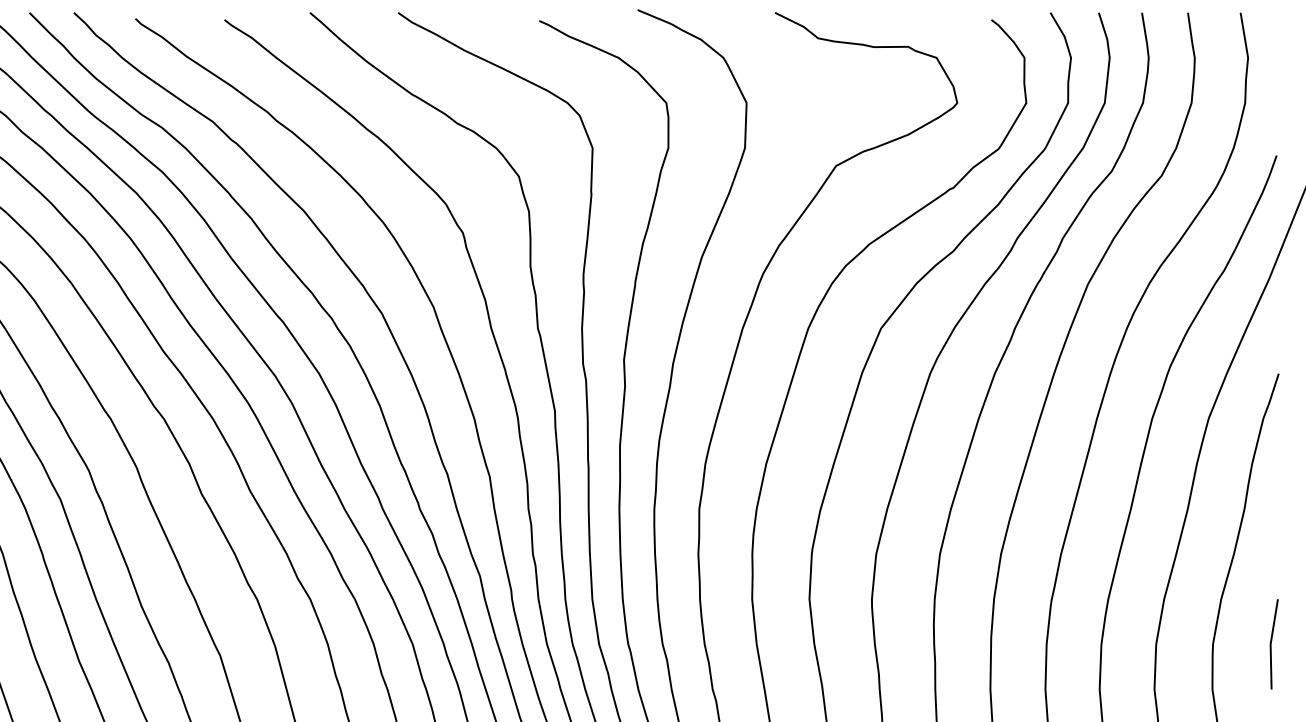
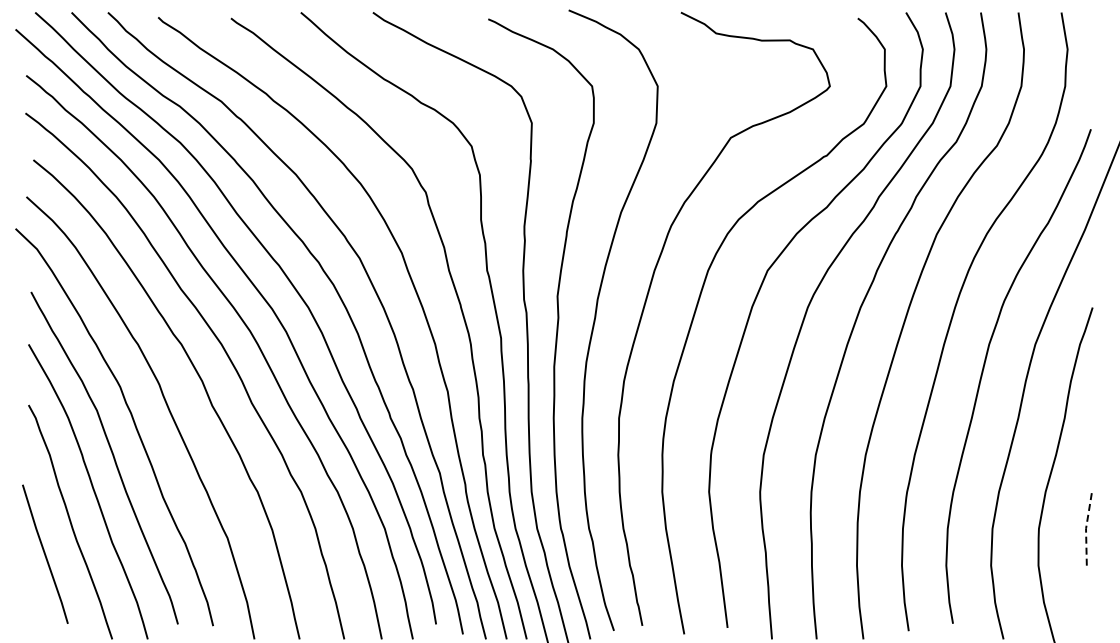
line: (1271, 644) -> (1086, 528), solid -> dashed

